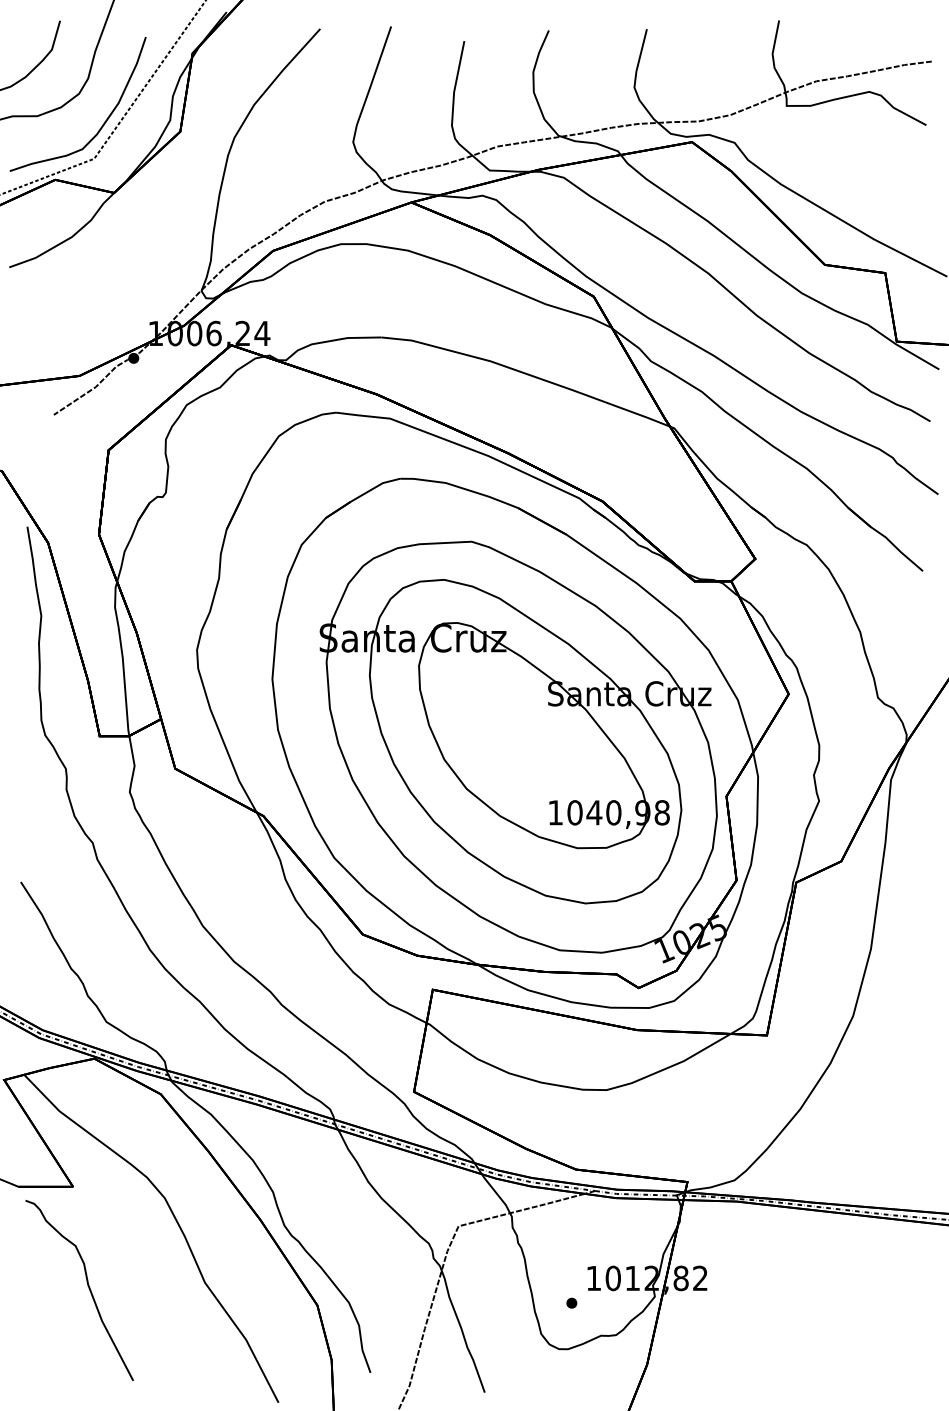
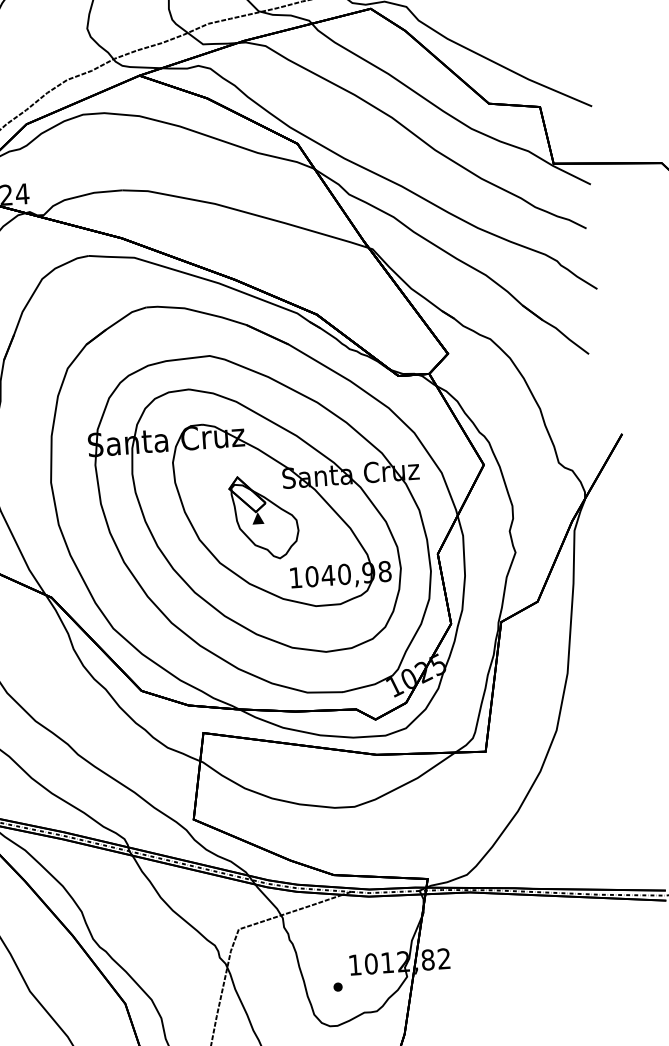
part: (522, 738) -> (263, 517), added

